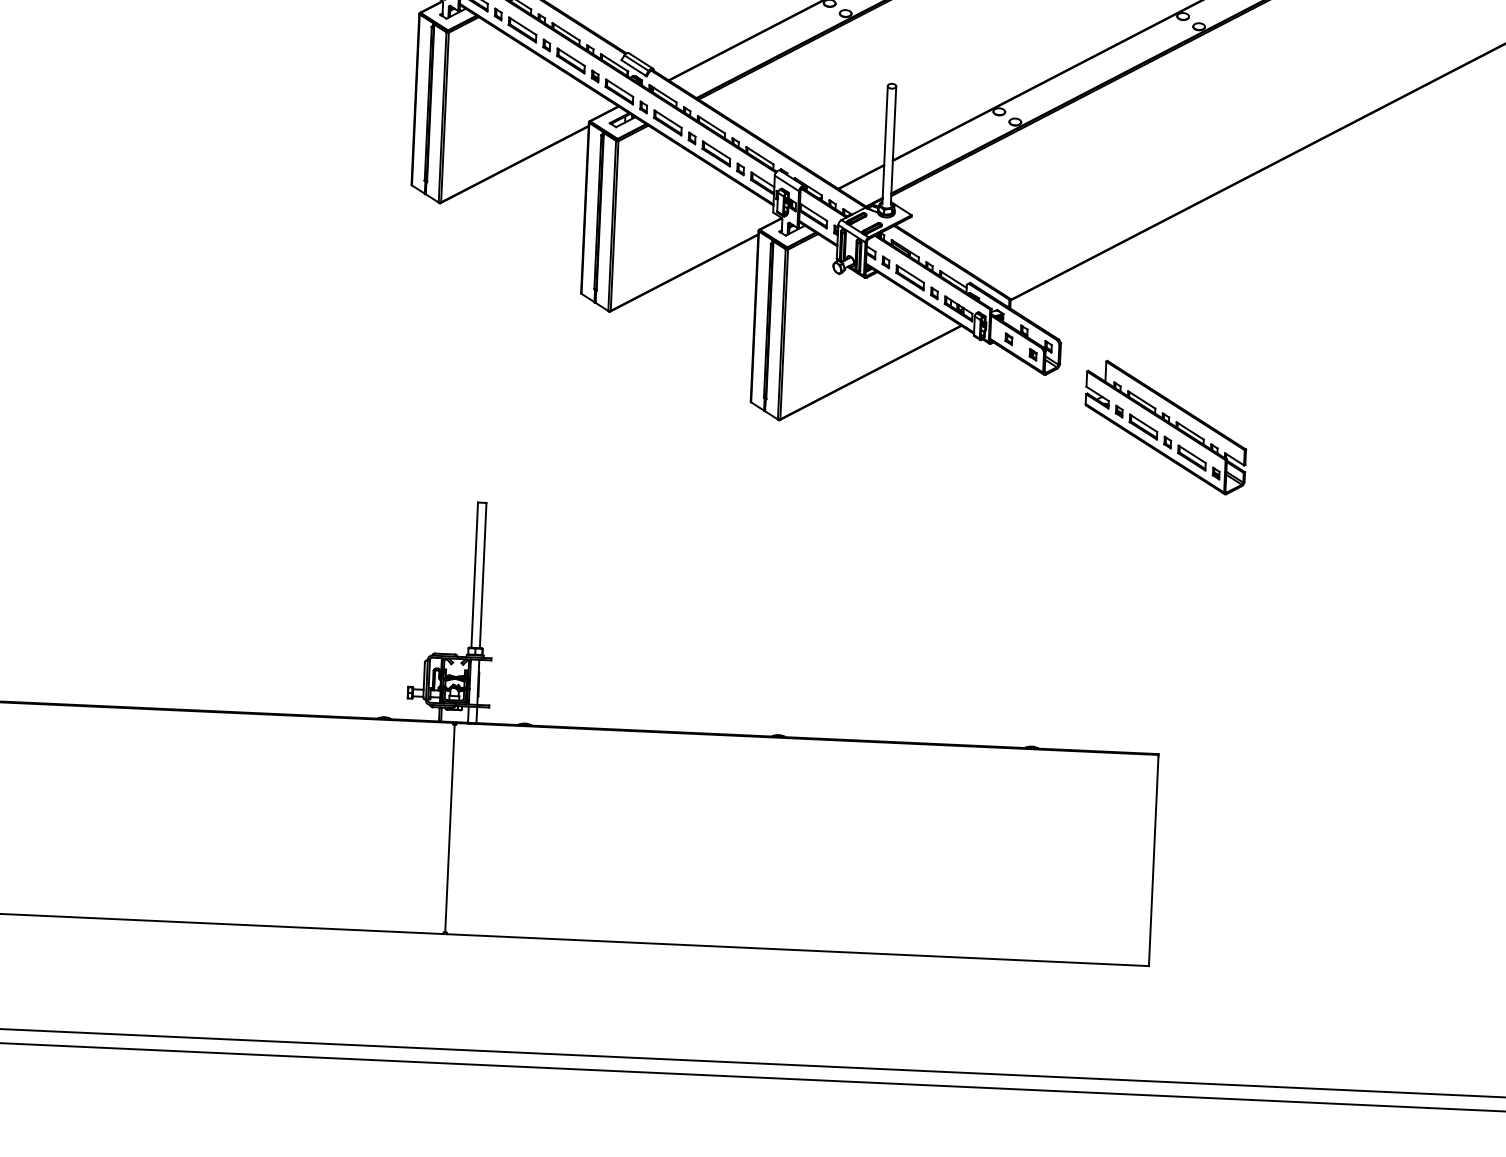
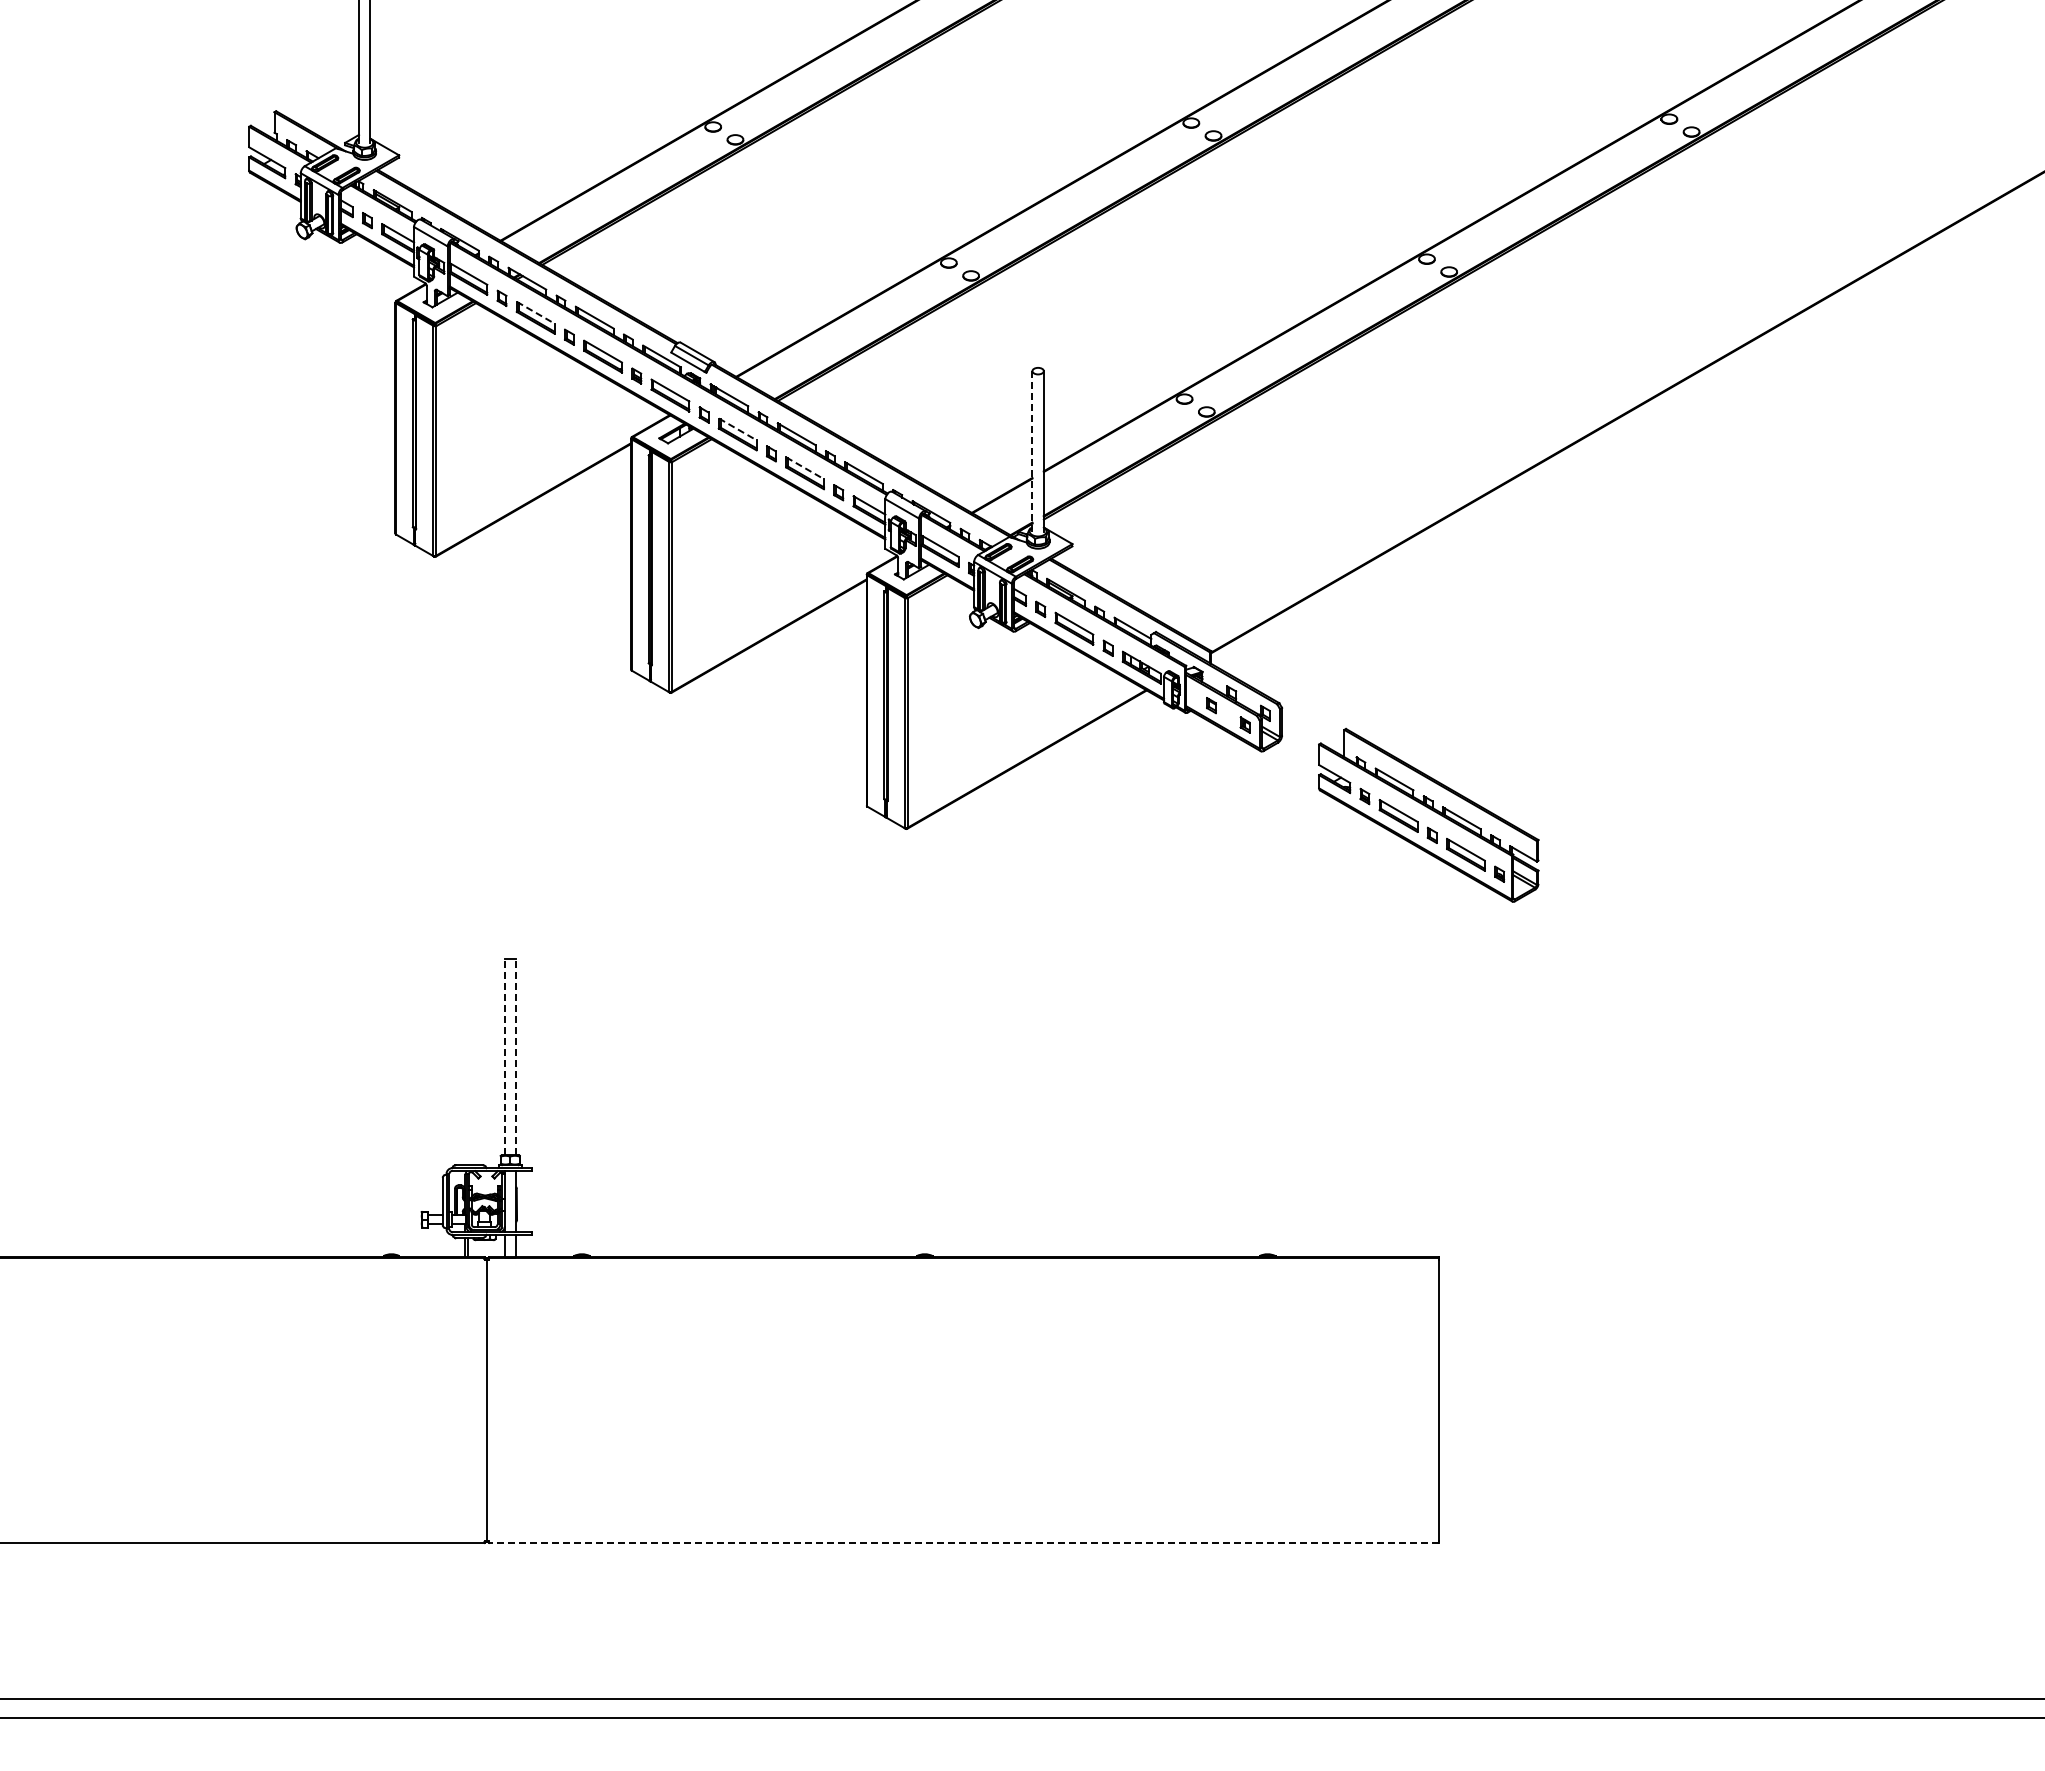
line: (522, 26) -> (535, 312), solid -> dashed
line: (667, 119) -> (737, 429), solid -> dashed
line: (885, 144) -> (1032, 450), solid -> dashed
line: (716, 150) -> (805, 468), solid -> dashed
line: (474, 574) -> (504, 1056), solid -> dashed
line: (483, 575) -> (516, 1056), solid -> dashed
line: (797, 950) -> (963, 1543), solid -> dashed

